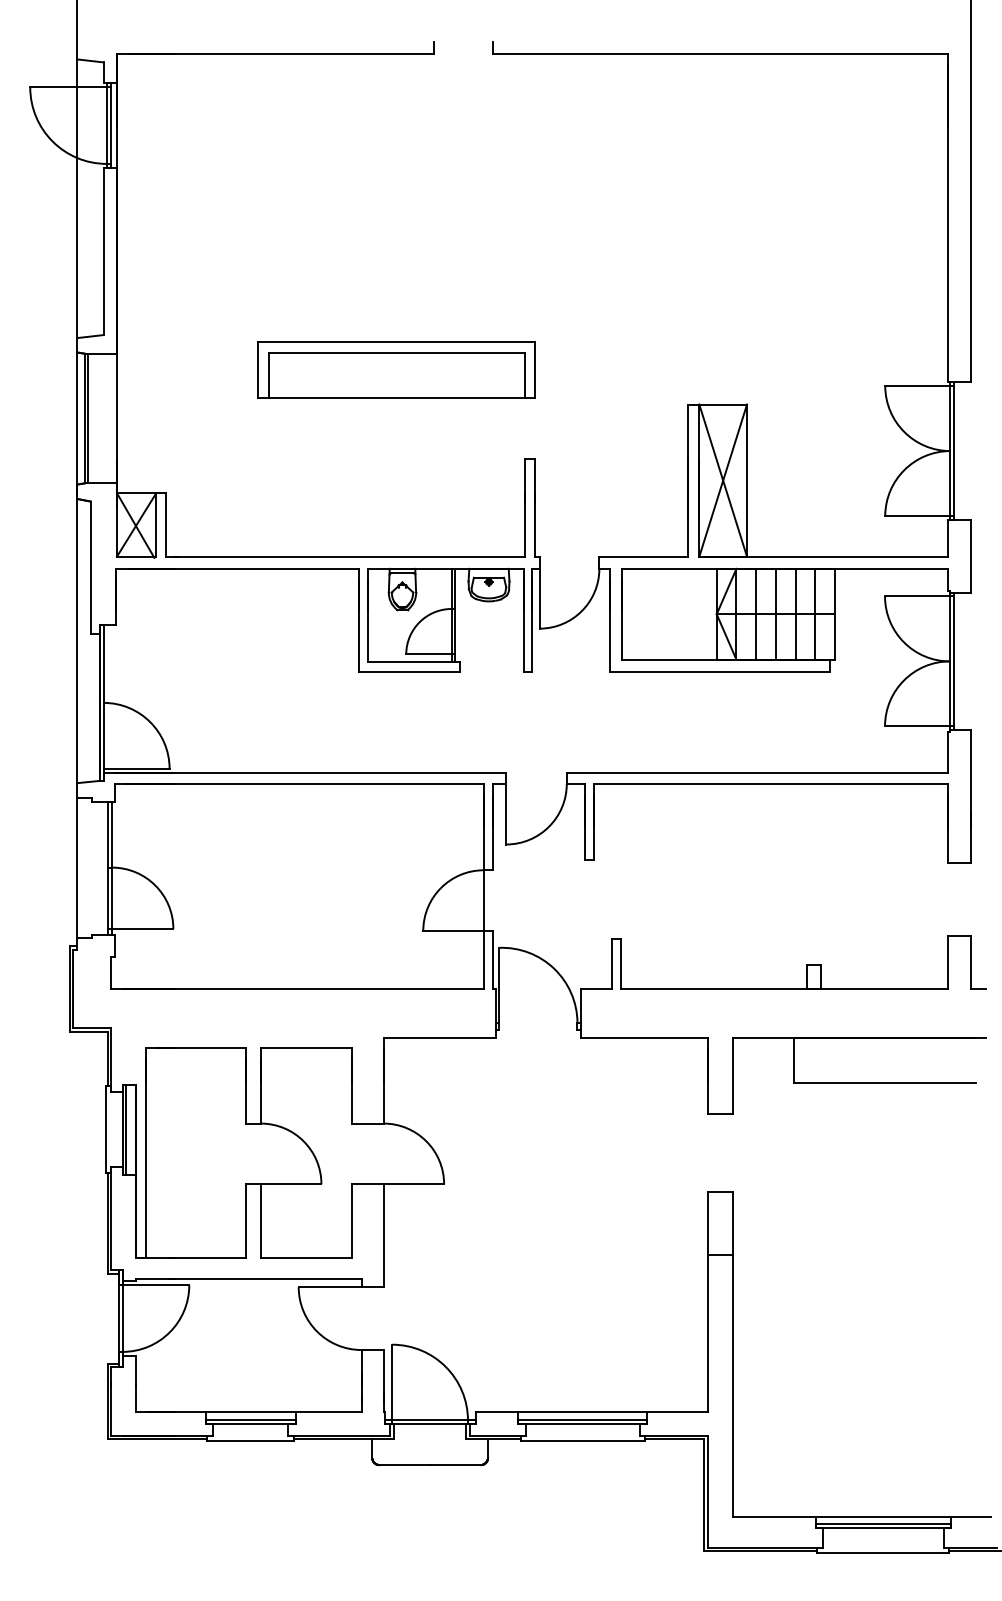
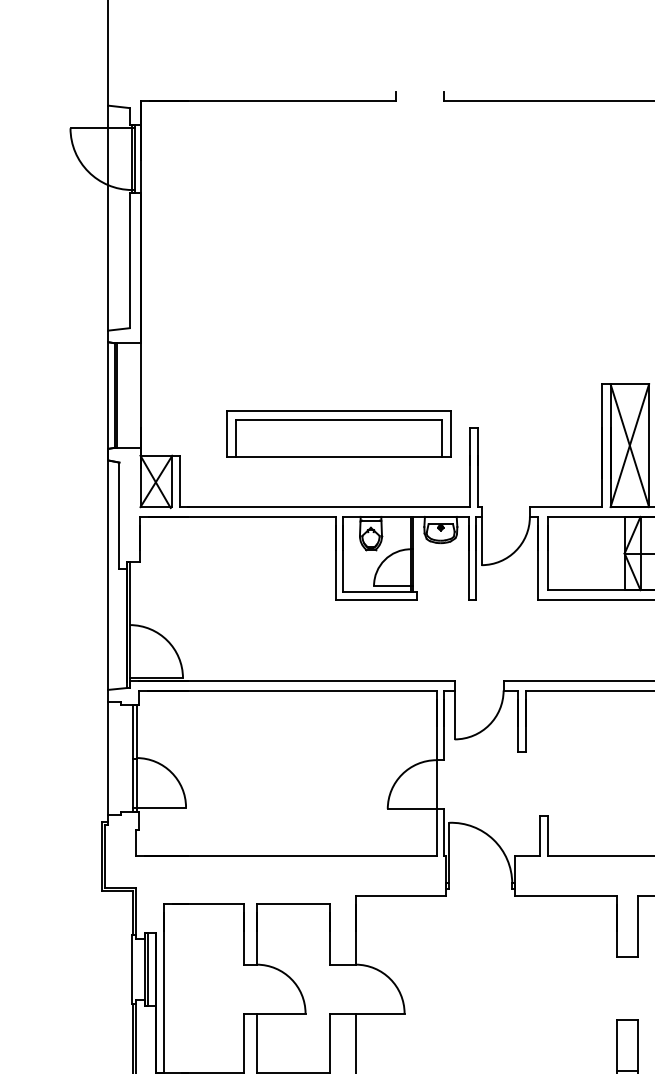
part: (396, 369) -> (338, 433), moved

